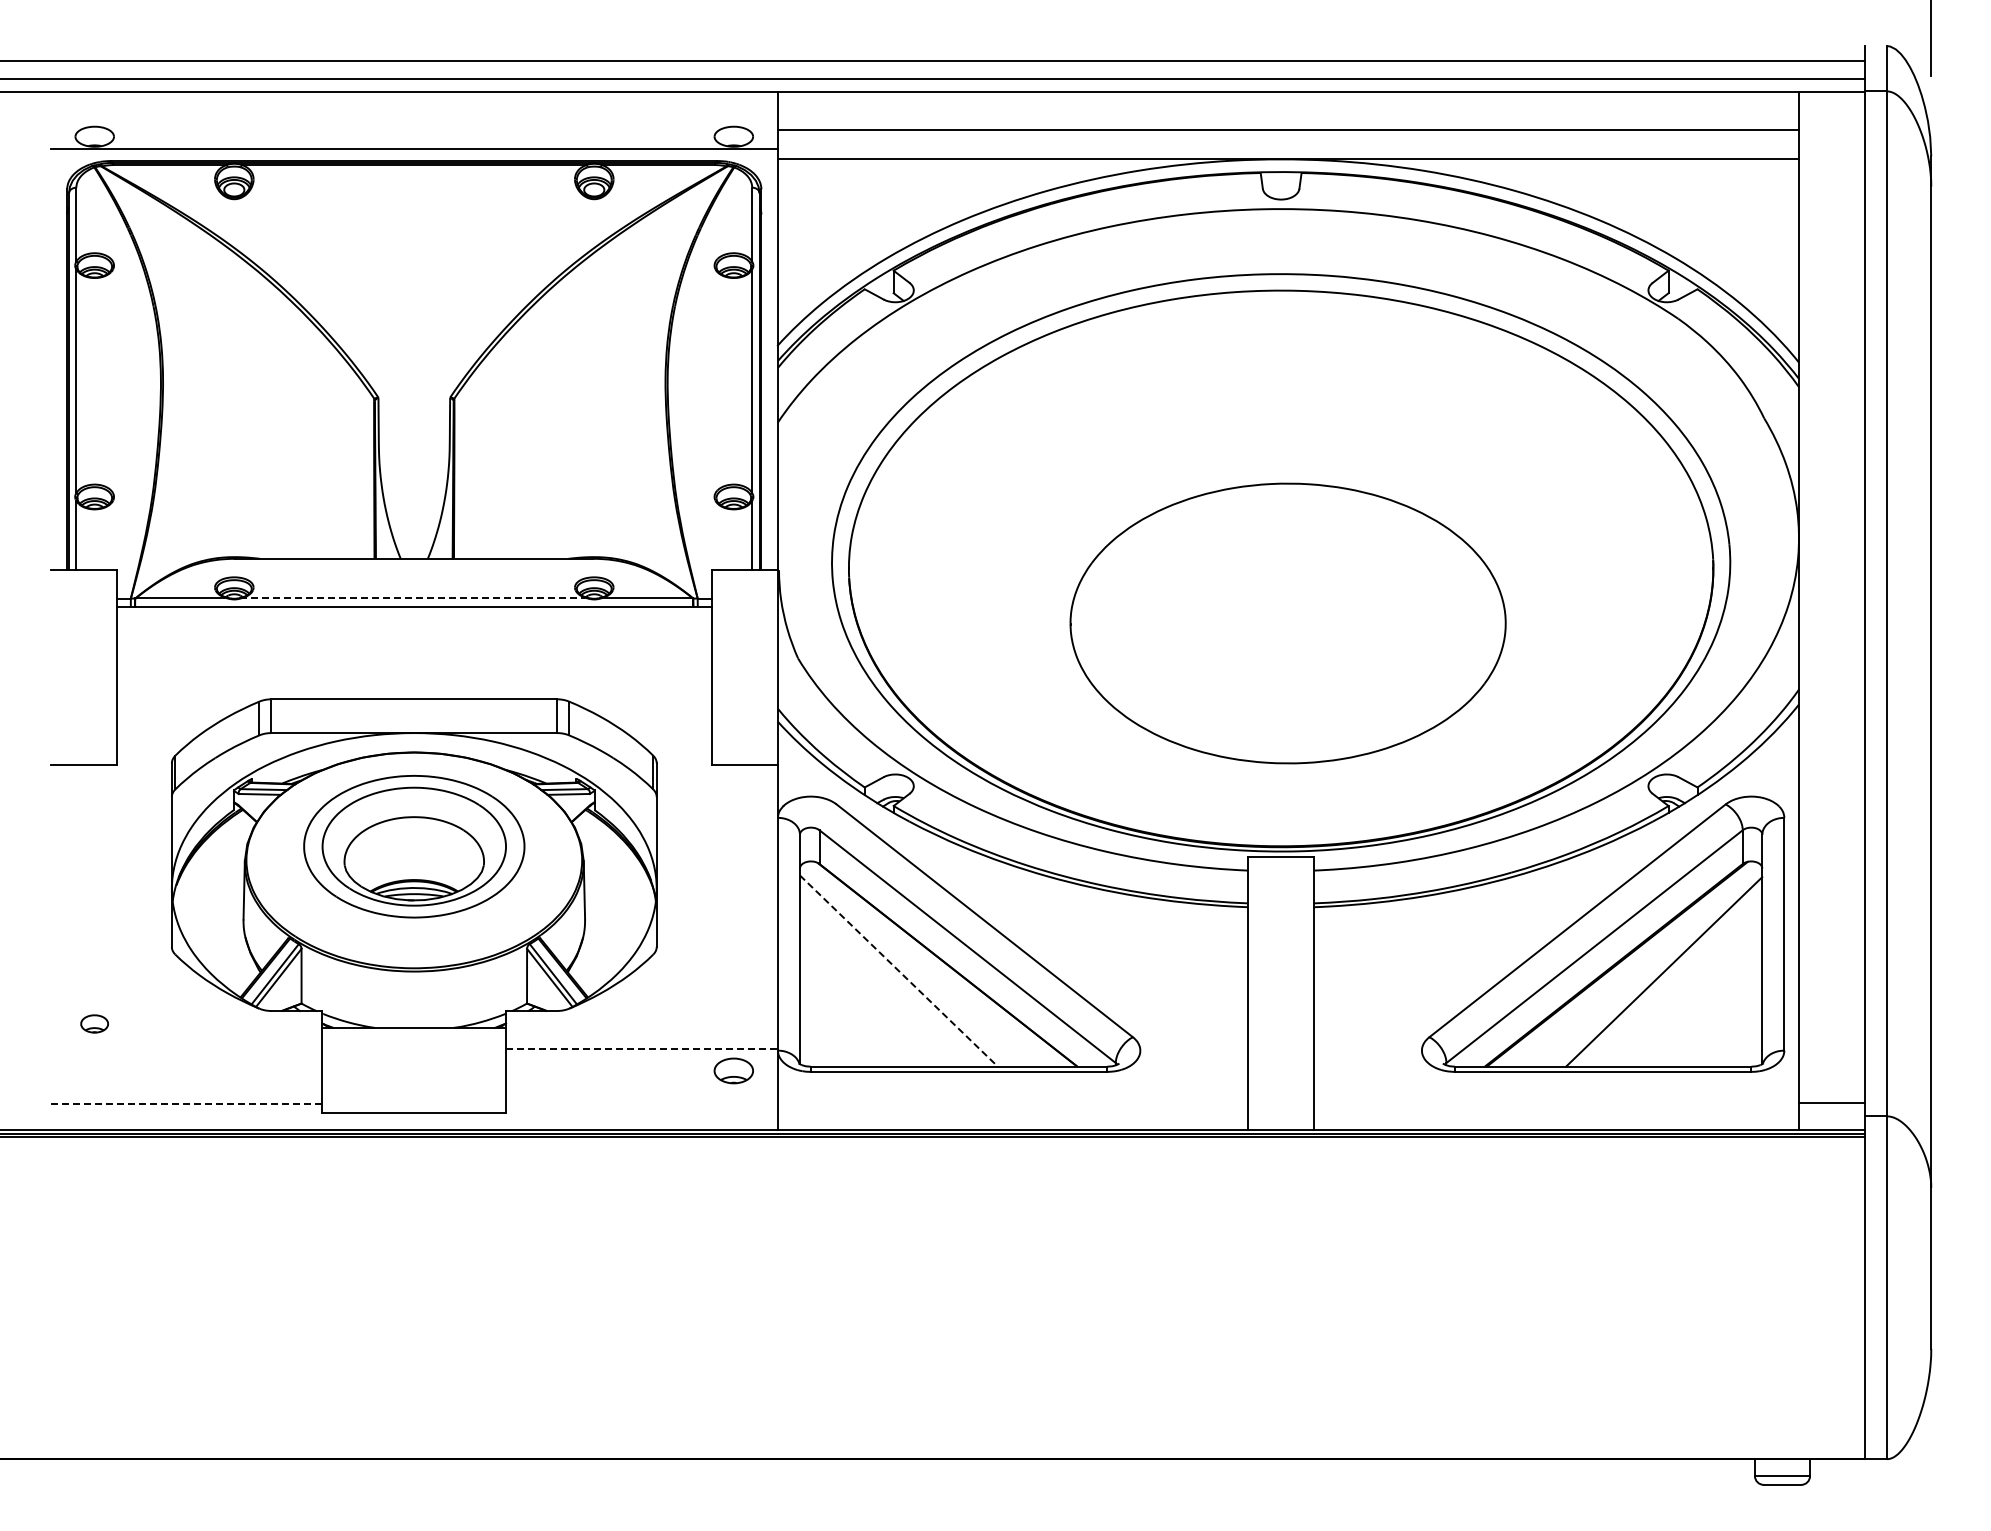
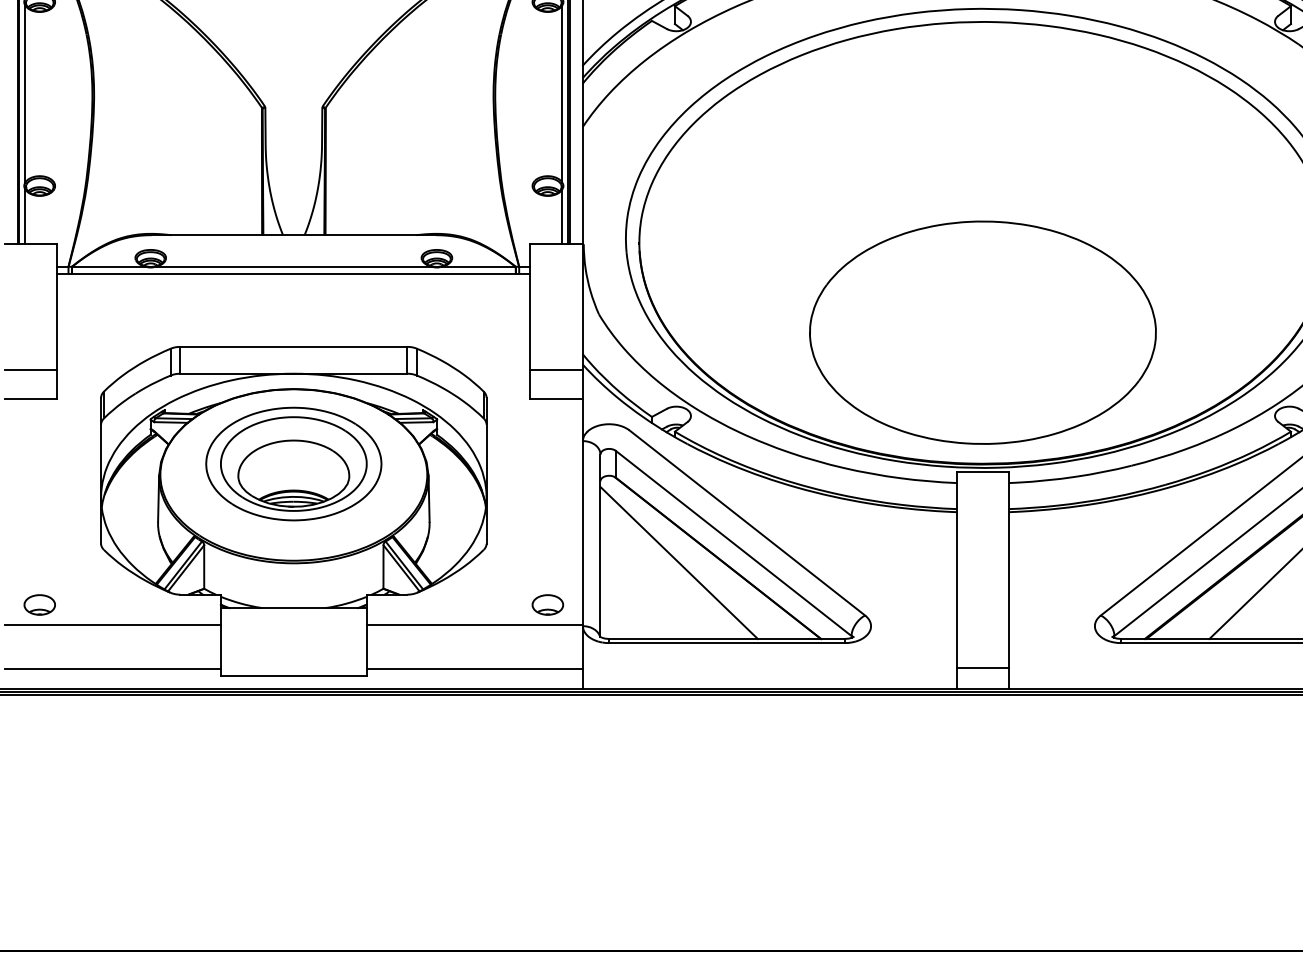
line: (414, 598) -> (294, 266), dashed -> solid
part: (1287, 623) -> (982, 332), moved
line: (83, 728) -> (30, 370), added
line: (744, 728) -> (556, 370), added
line: (898, 971) -> (678, 563), dashed -> solid
part: (94, 1023) -> (39, 604), size x1.43
line: (186, 1048) -> (112, 624), added
line: (642, 1048) -> (475, 624), dashed -> solid
part: (733, 1070) -> (547, 604), moved
line: (1281, 1102) -> (983, 667), added
line: (186, 1104) -> (112, 669), dashed -> solid
line: (641, 1104) -> (474, 669), added

